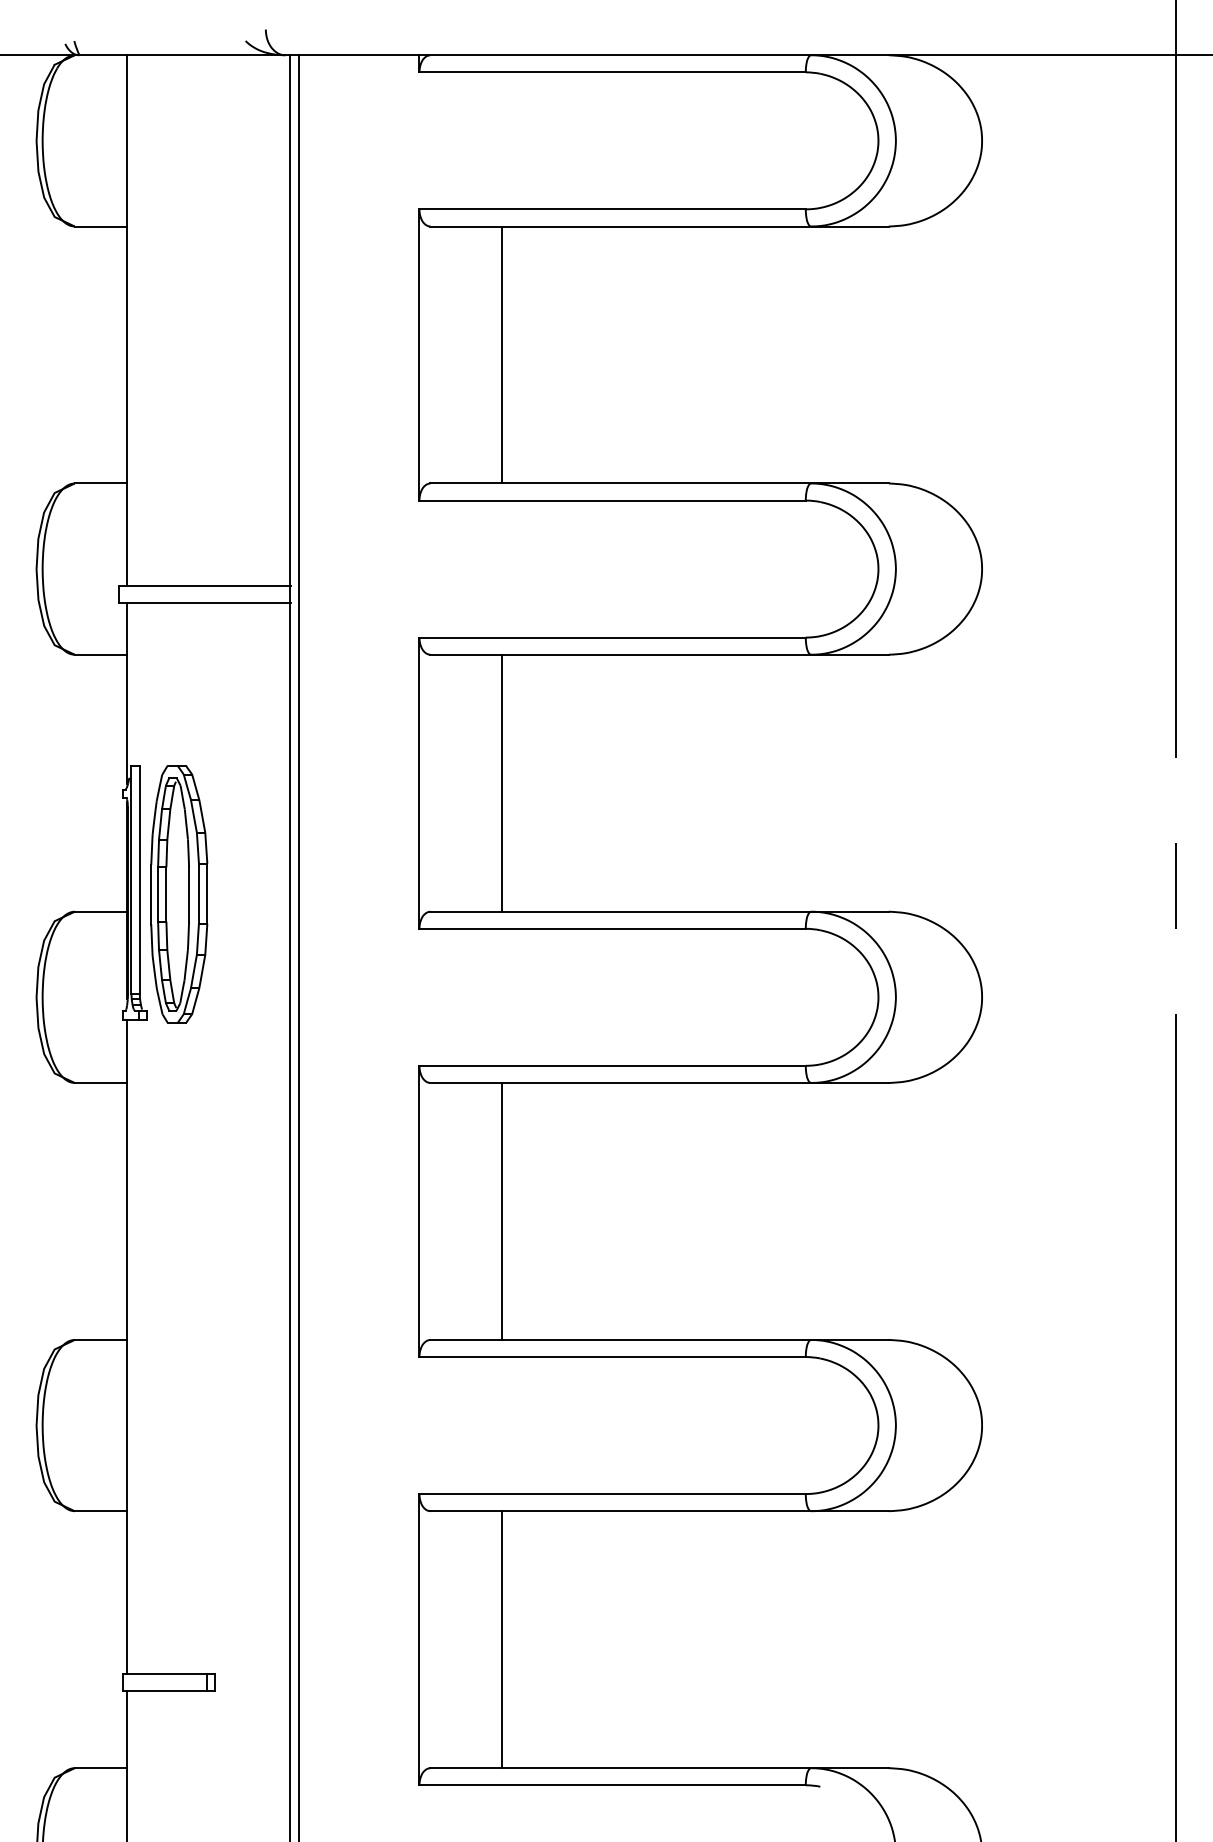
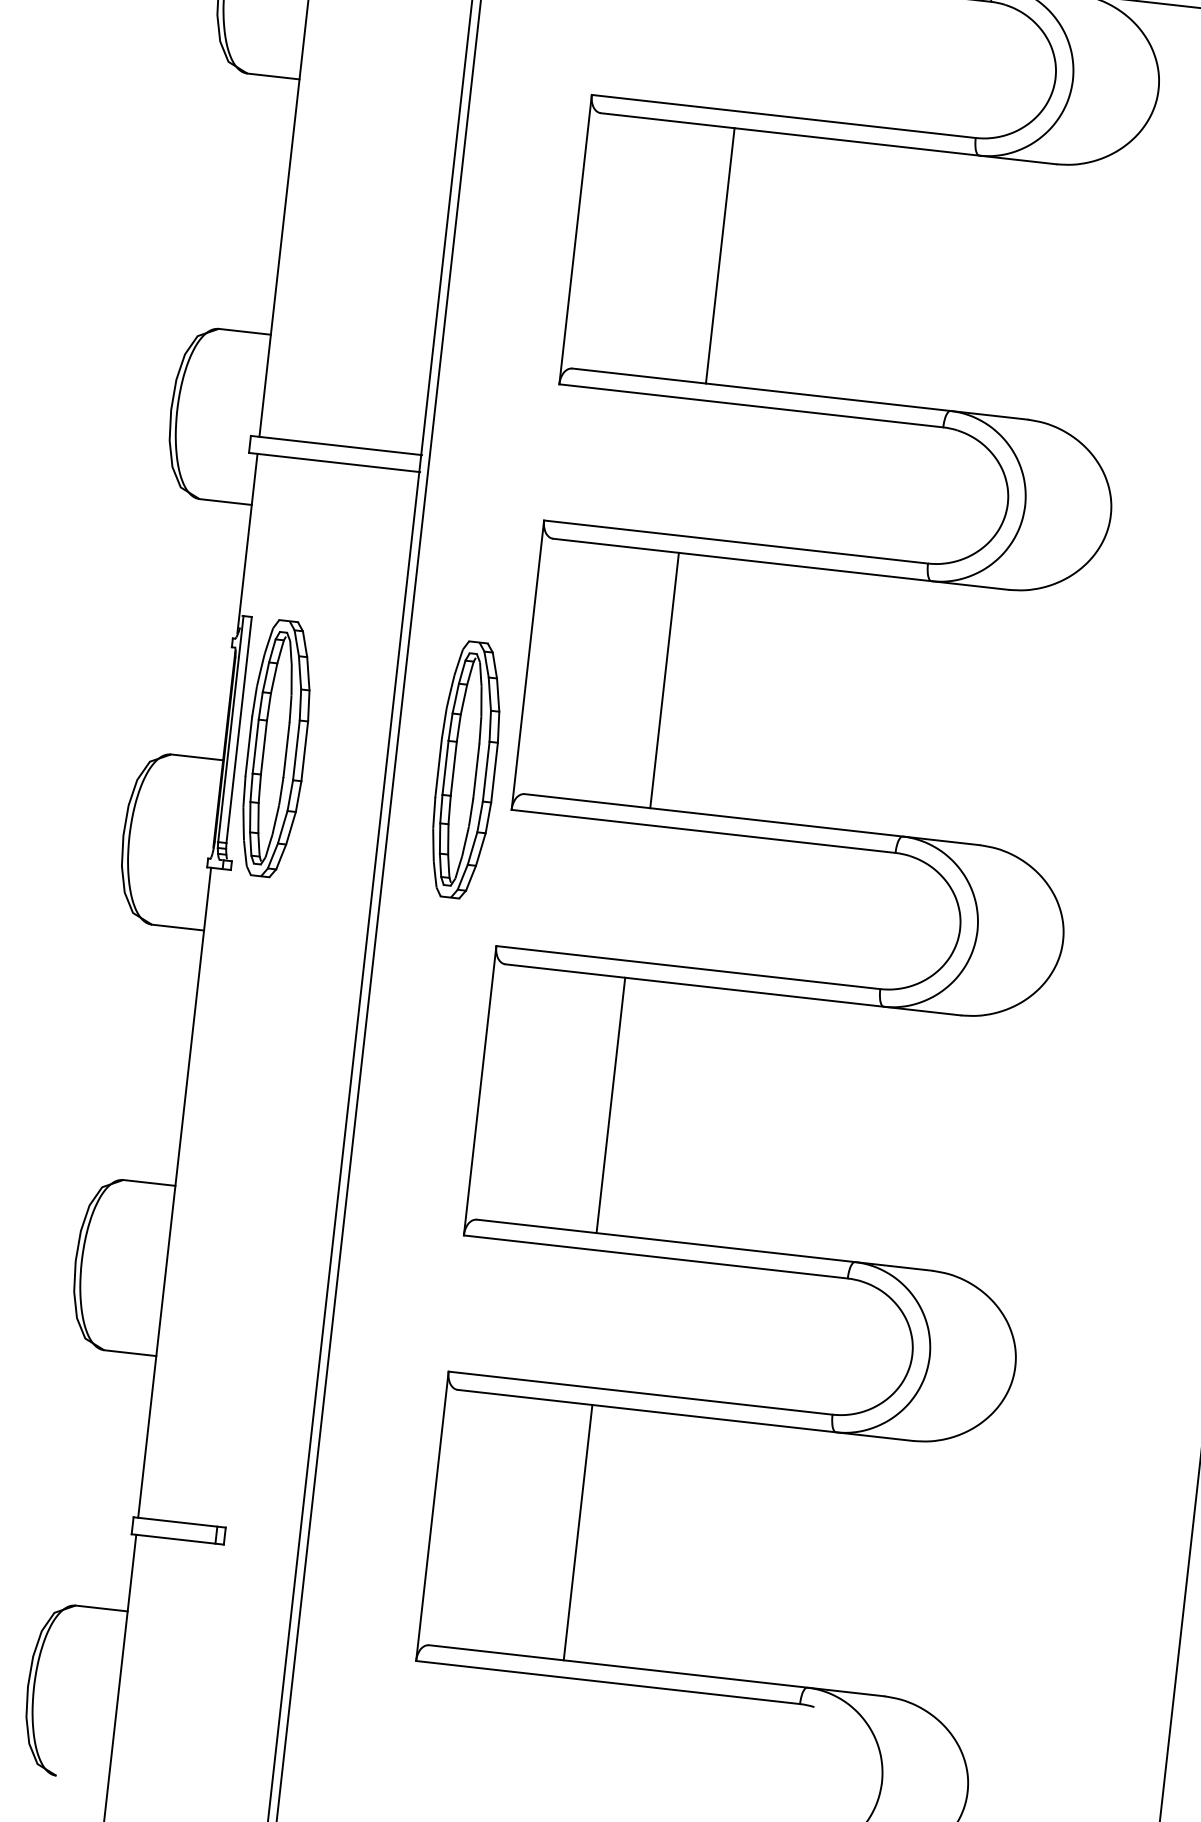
line: (502, 354) -> (720, 255), moved
line: (502, 782) -> (665, 679), moved
part: (370, 894) -> (466, 770), added
line: (502, 1210) -> (611, 1104), moved
line: (502, 1639) -> (578, 1532), moved

